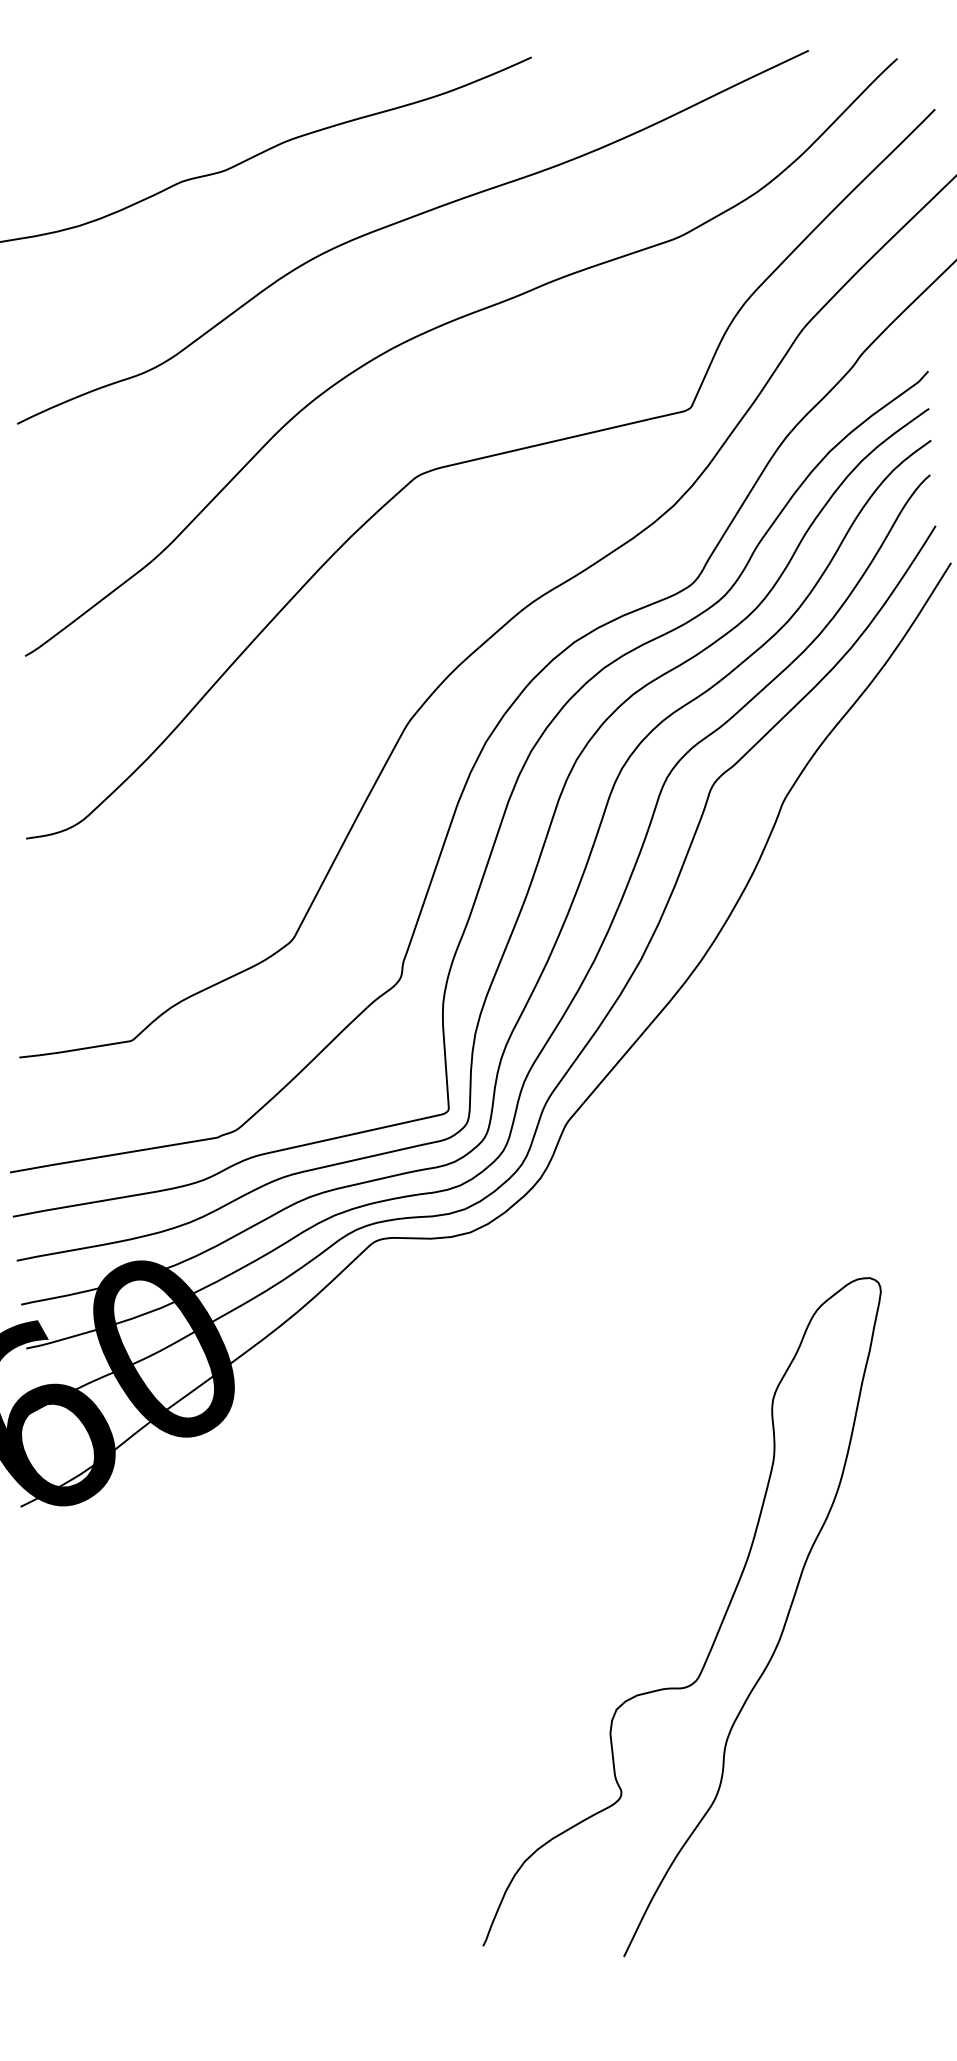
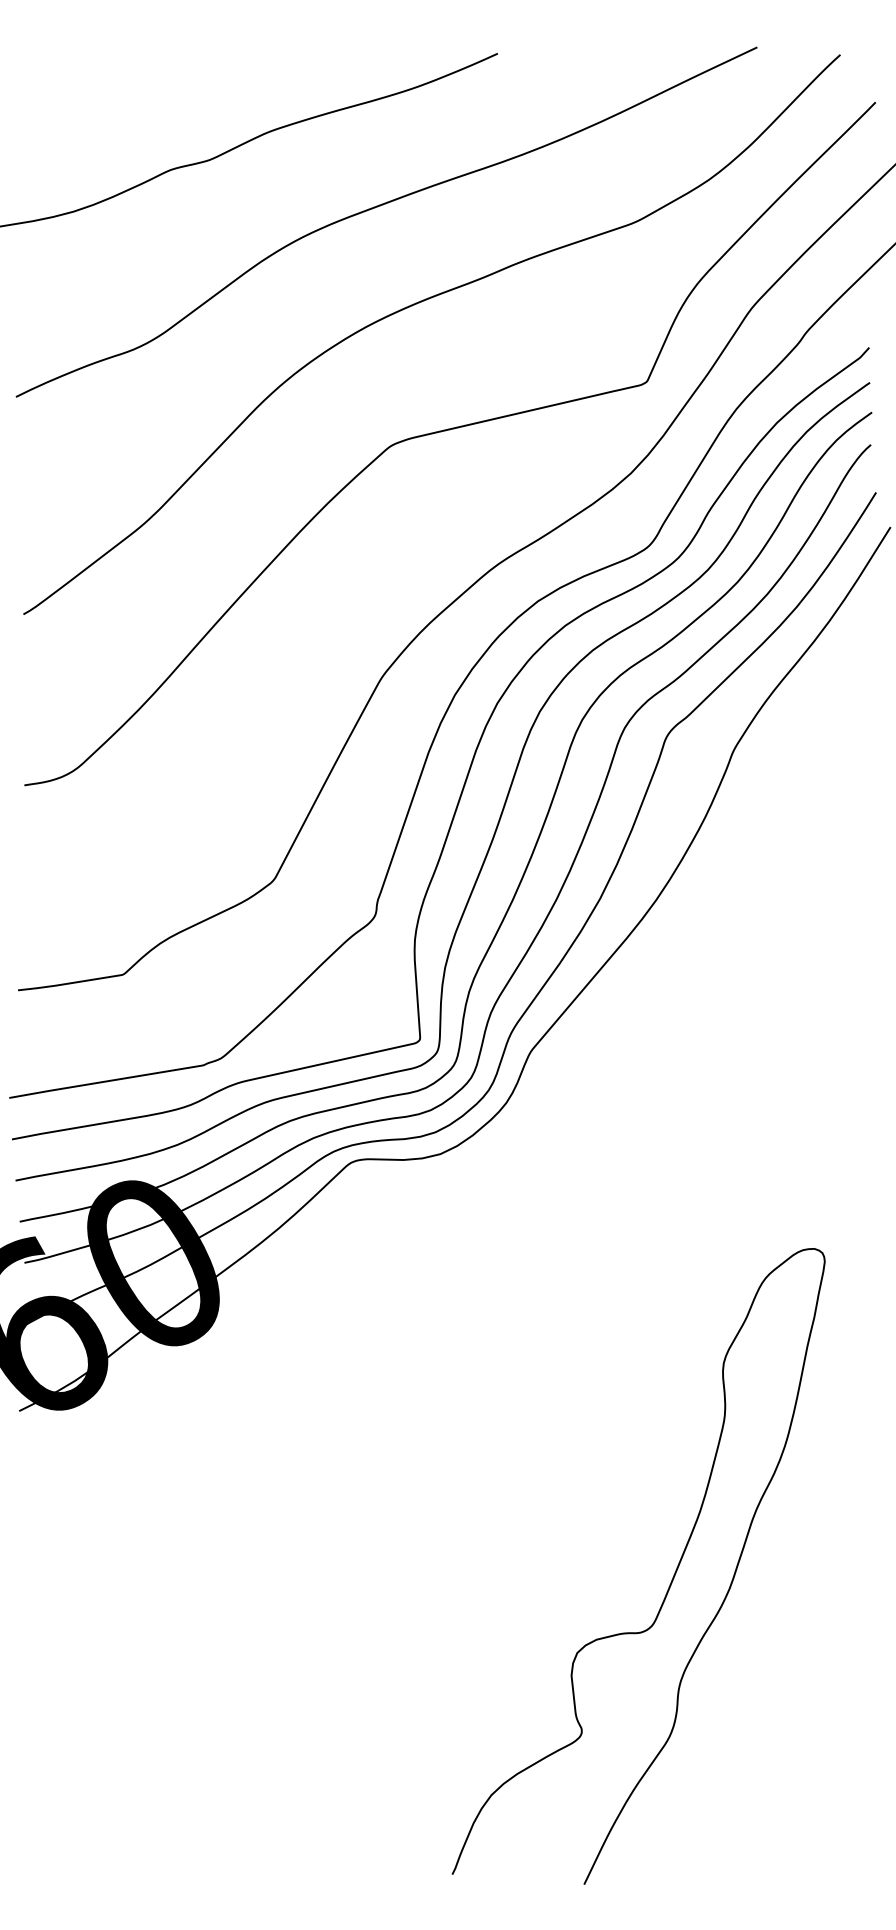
curve: (717, 1631) -> (671, 1579), moved

